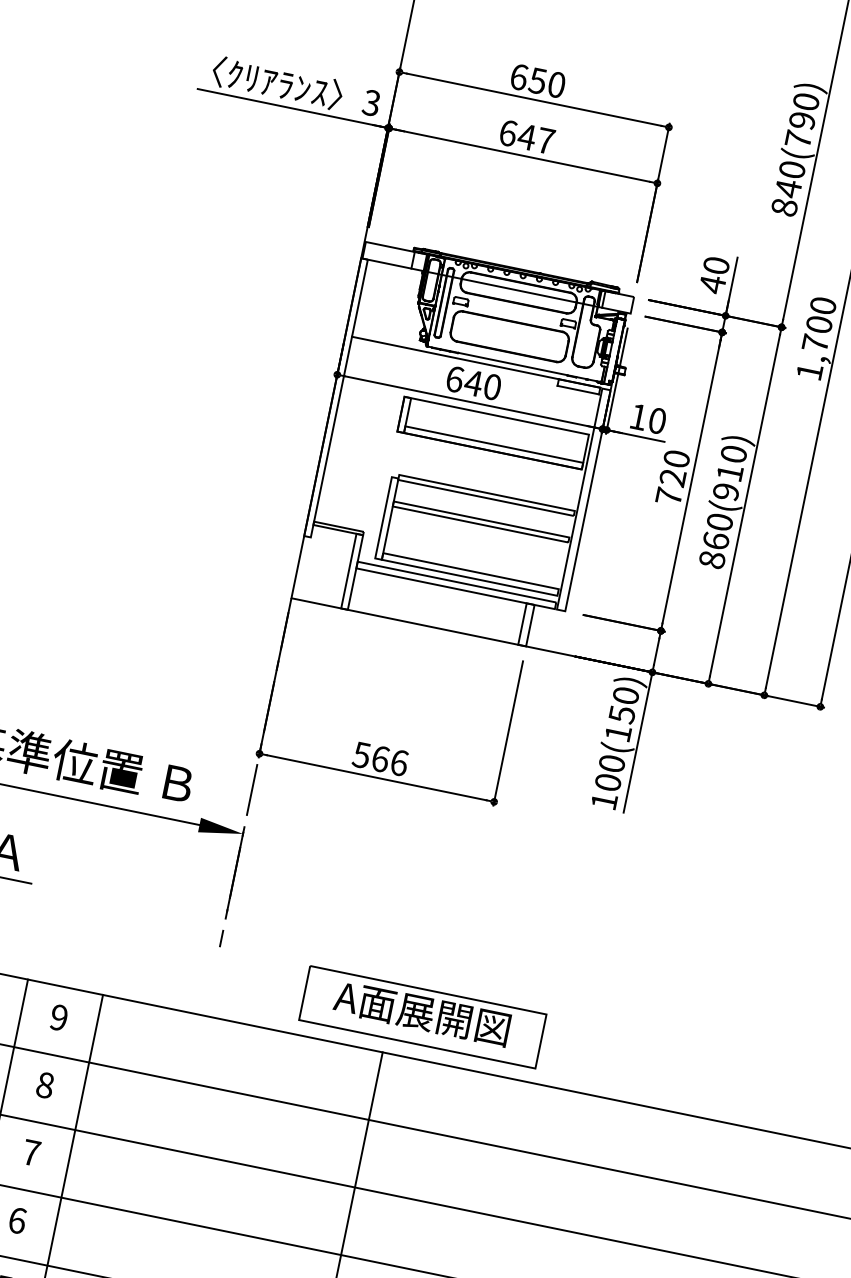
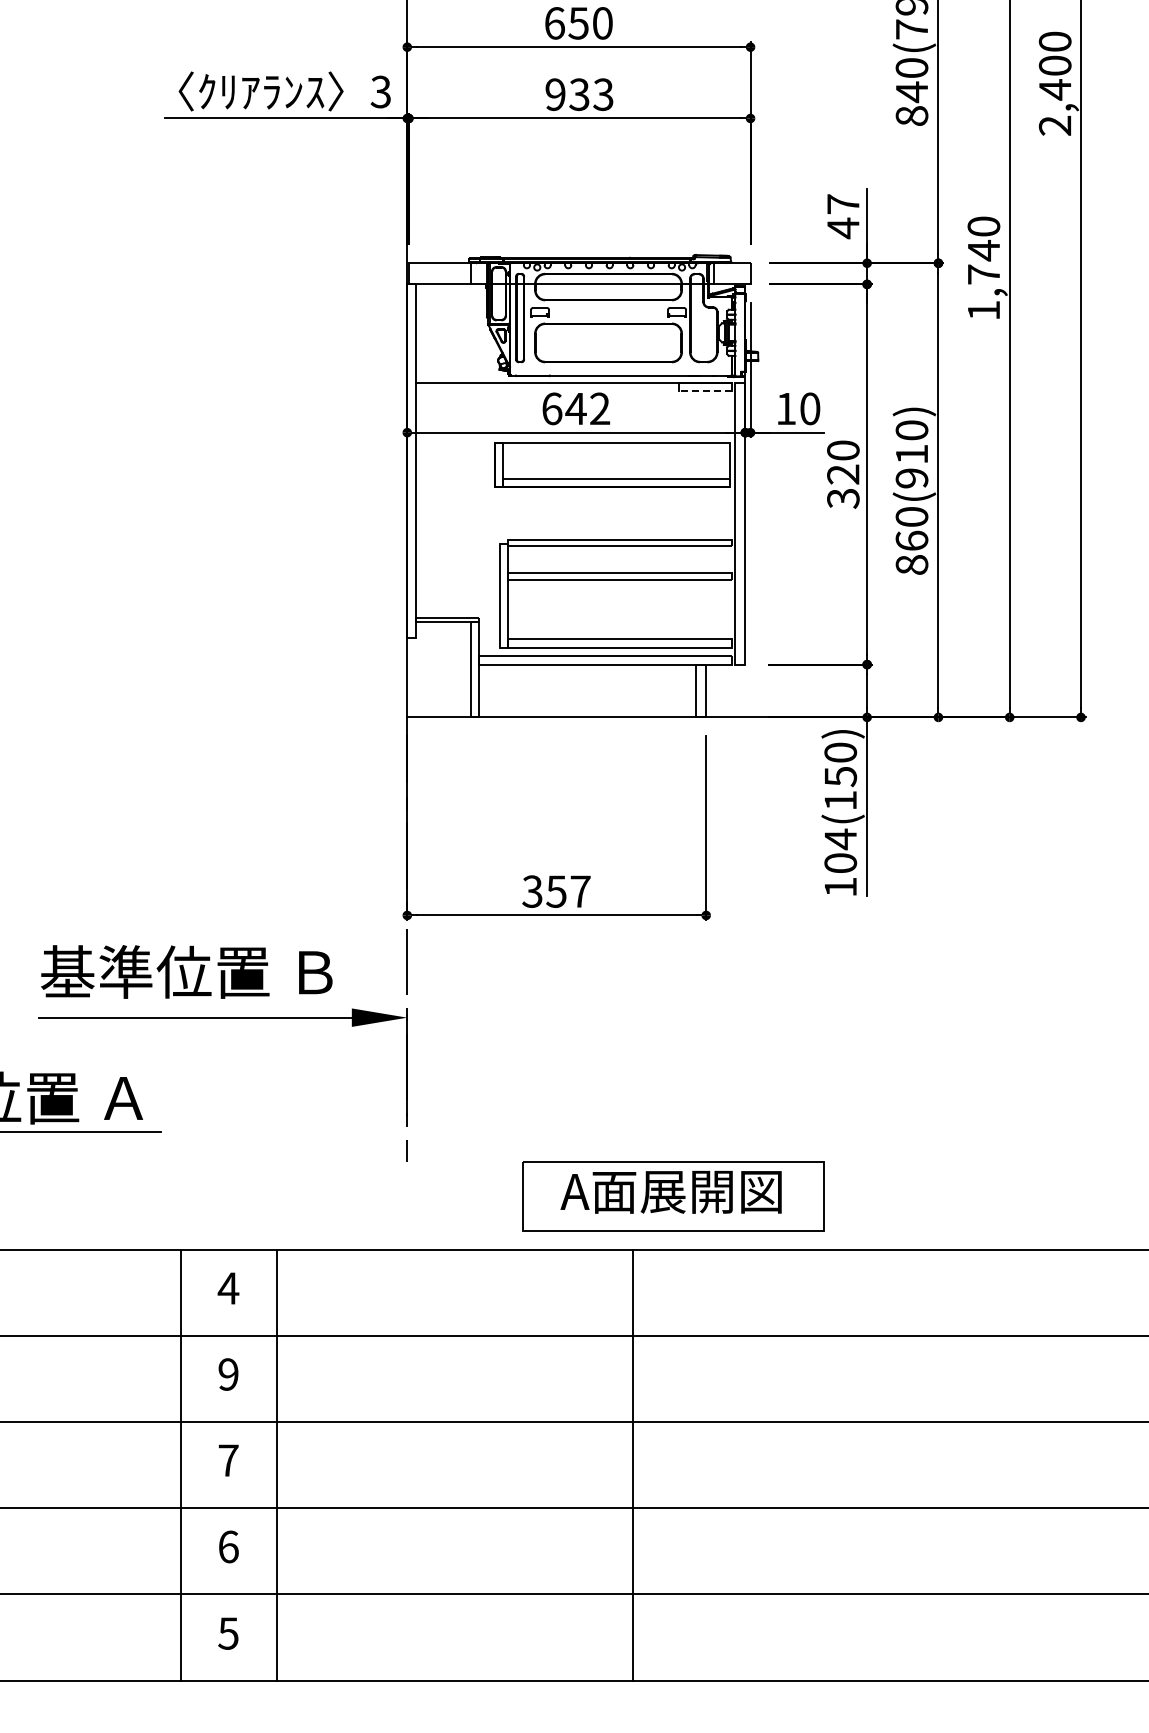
text: (527, 136) -> (579, 94), 647 -> 933
text: (716, 265) -> (843, 203), 40 -> 47
text: (819, 324) -> (983, 250), 1,700 -> 1,740
text: (492, 386) -> (600, 408), 640 -> 642
line: (578, 390) -> (705, 391), solid -> dashed
text: (669, 496) -> (843, 498), 720 -> 320
text: (380, 758) -> (556, 891), 566 -> 357
text: (611, 763) -> (840, 839), 100(150) -> 104(150)
text: (59, 1017) -> (228, 1288), 9 -> 4
text: (45, 1085) -> (228, 1374), 8 -> 9

